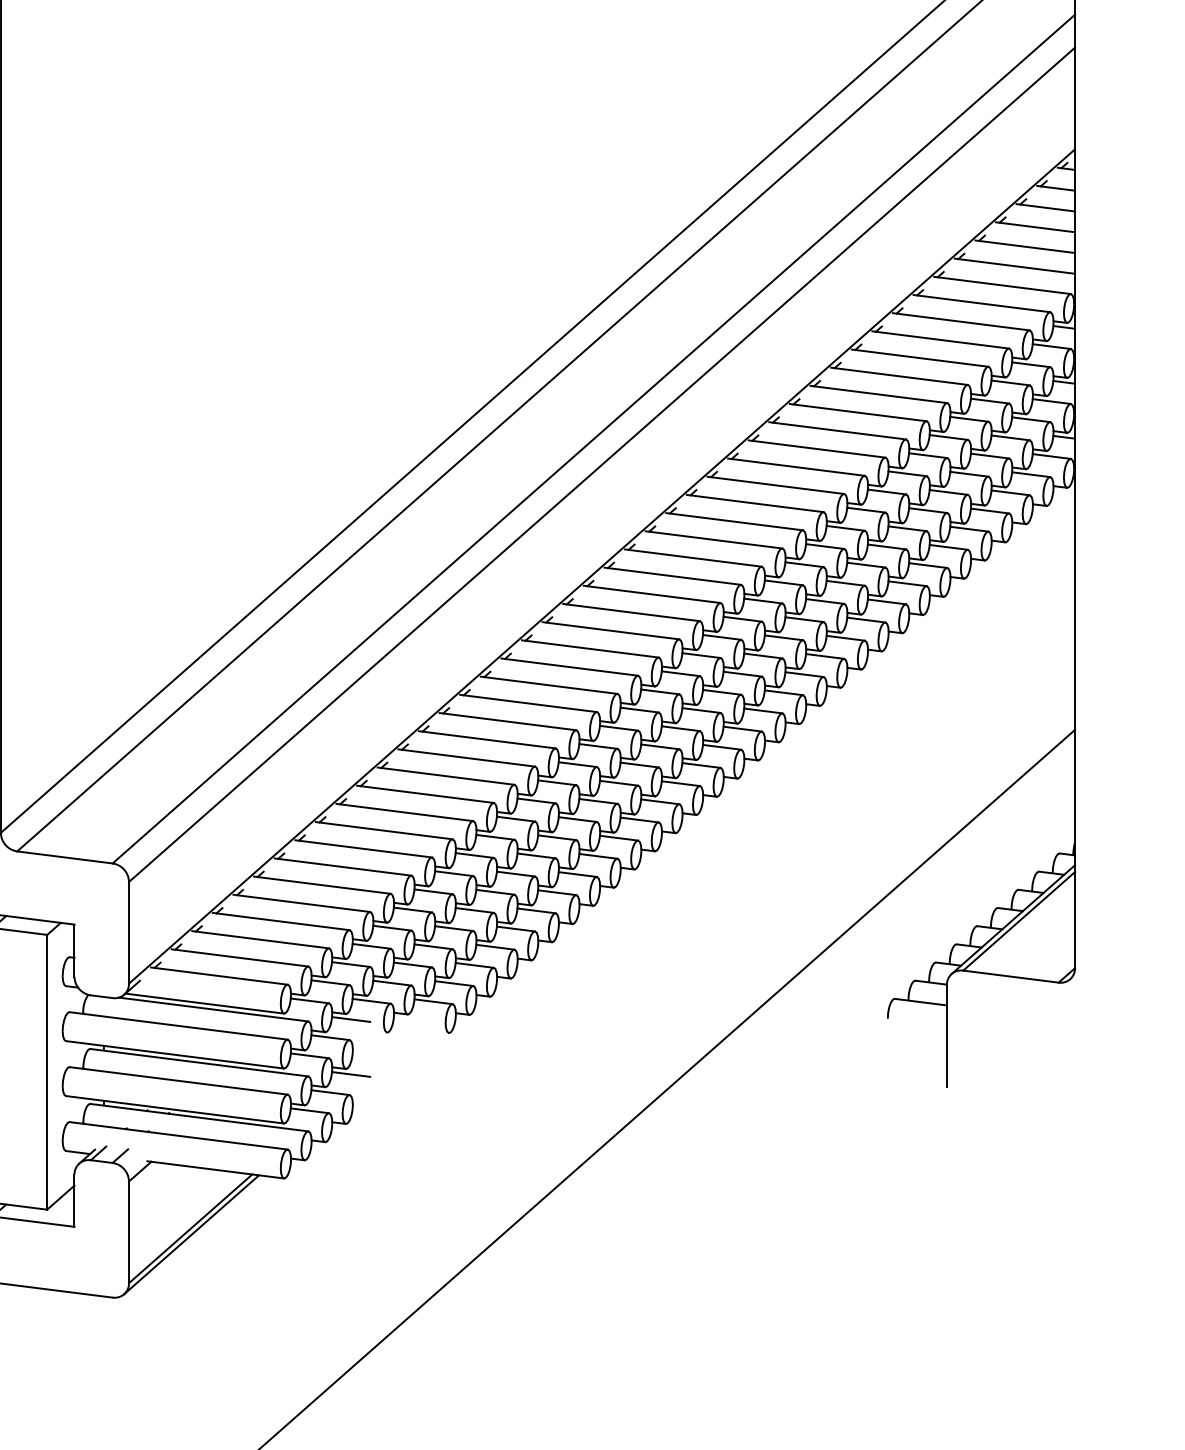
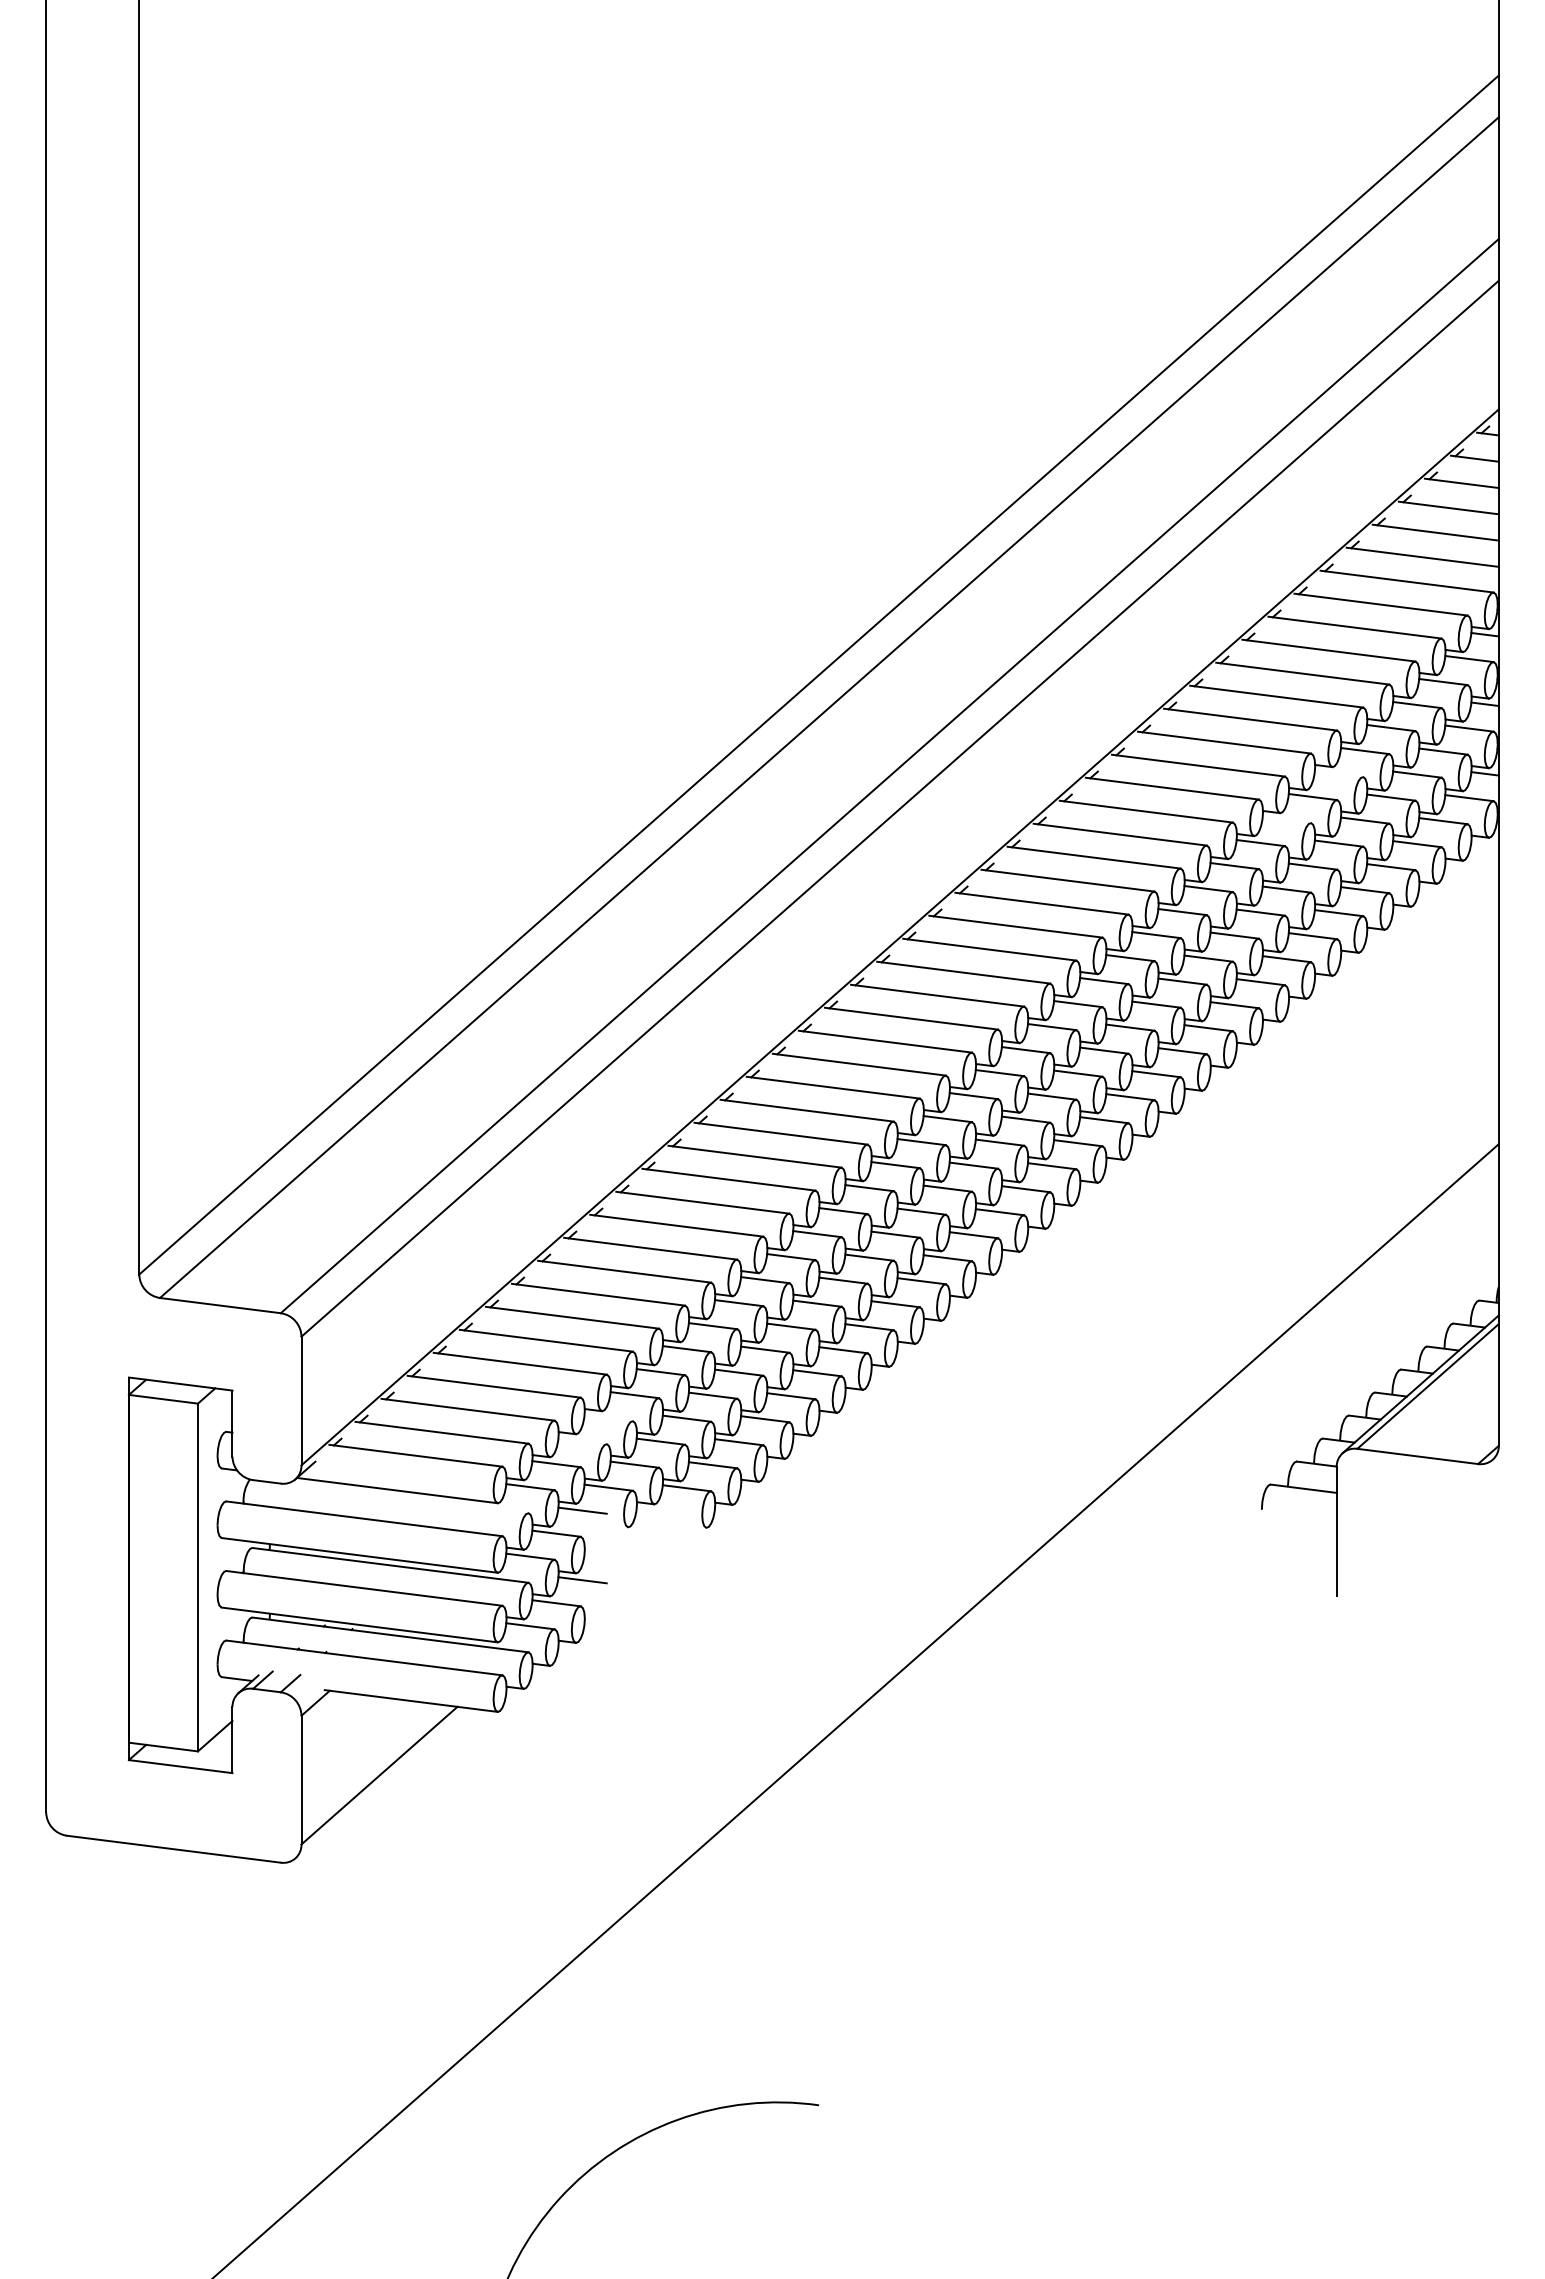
line: (948, 437) -> (1338, 774), removed
line: (907, 474) -> (1286, 820), removed
line: (371, 946) -> (608, 1418), removed
line: (351, 964) -> (582, 1441), removed
line: (213, 1009) -> (408, 1498), removed
line: (191, 1234) -> (380, 1782), removed

